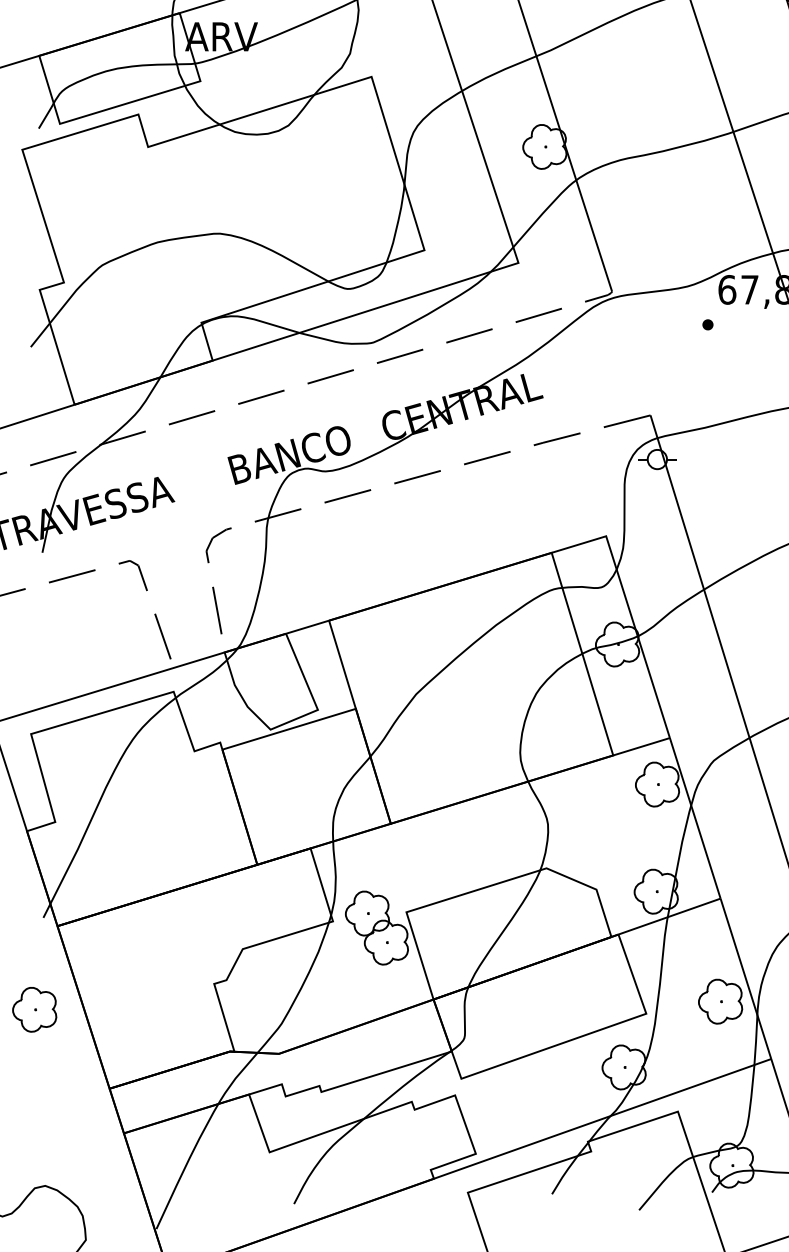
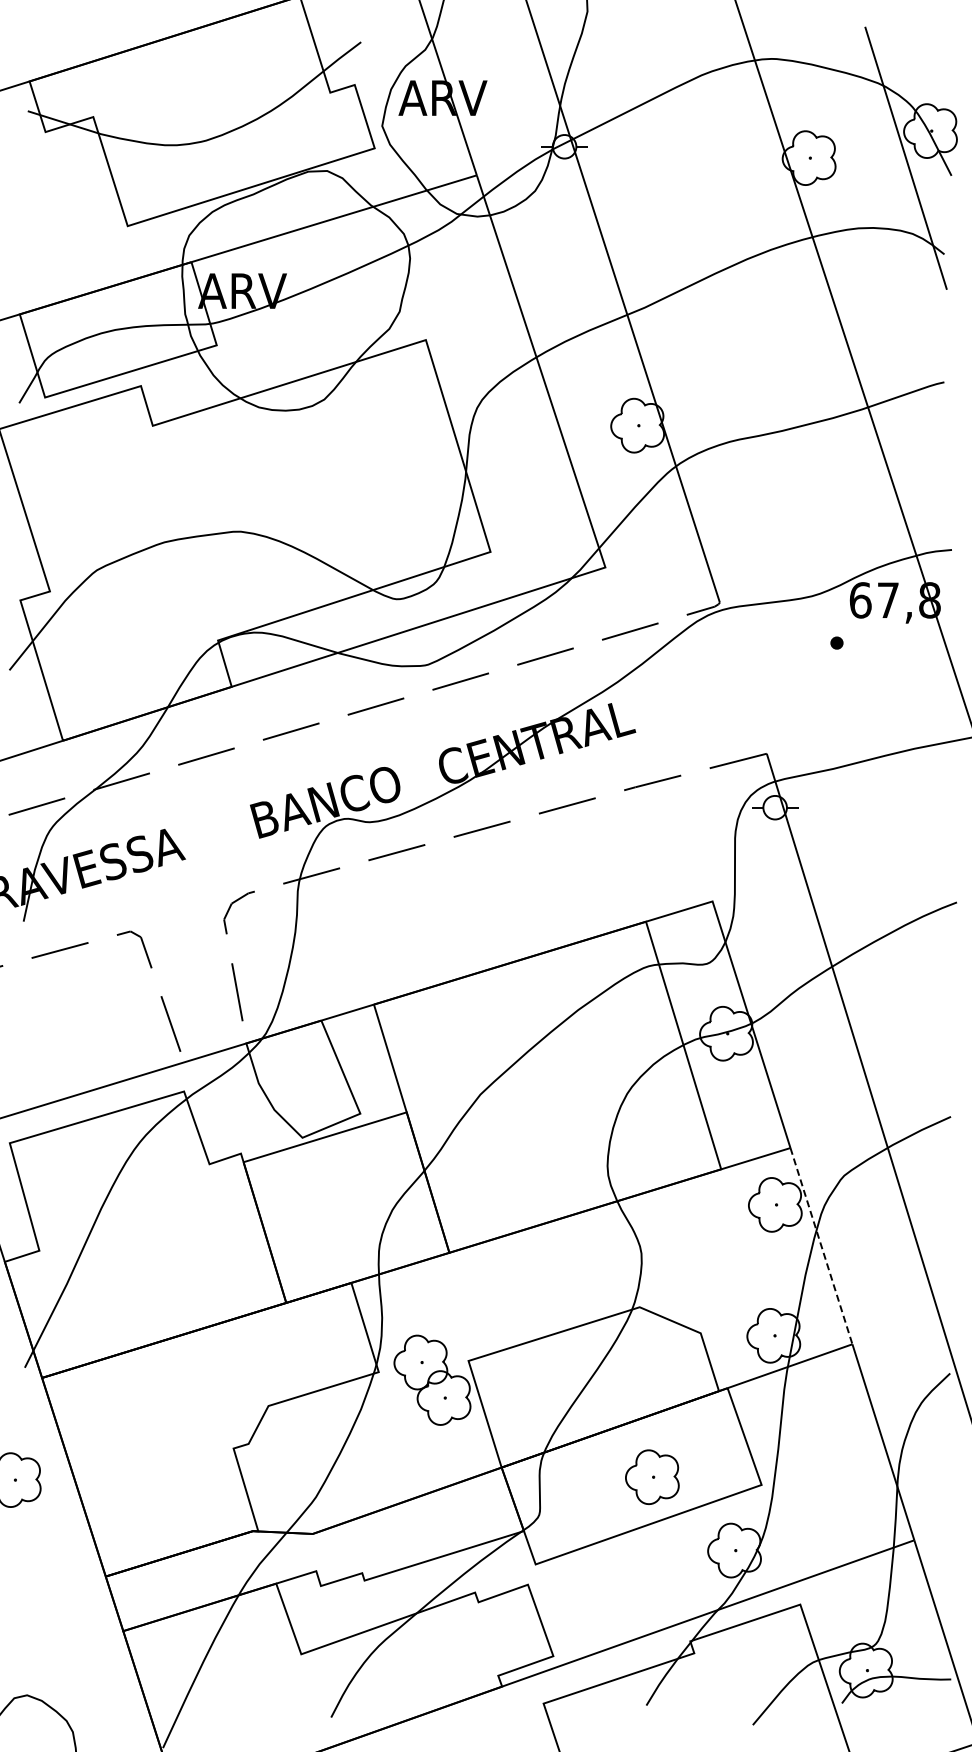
line: (695, 818) -> (821, 1246), solid -> dashed
part: (720, 1001) -> (652, 1476), moved

